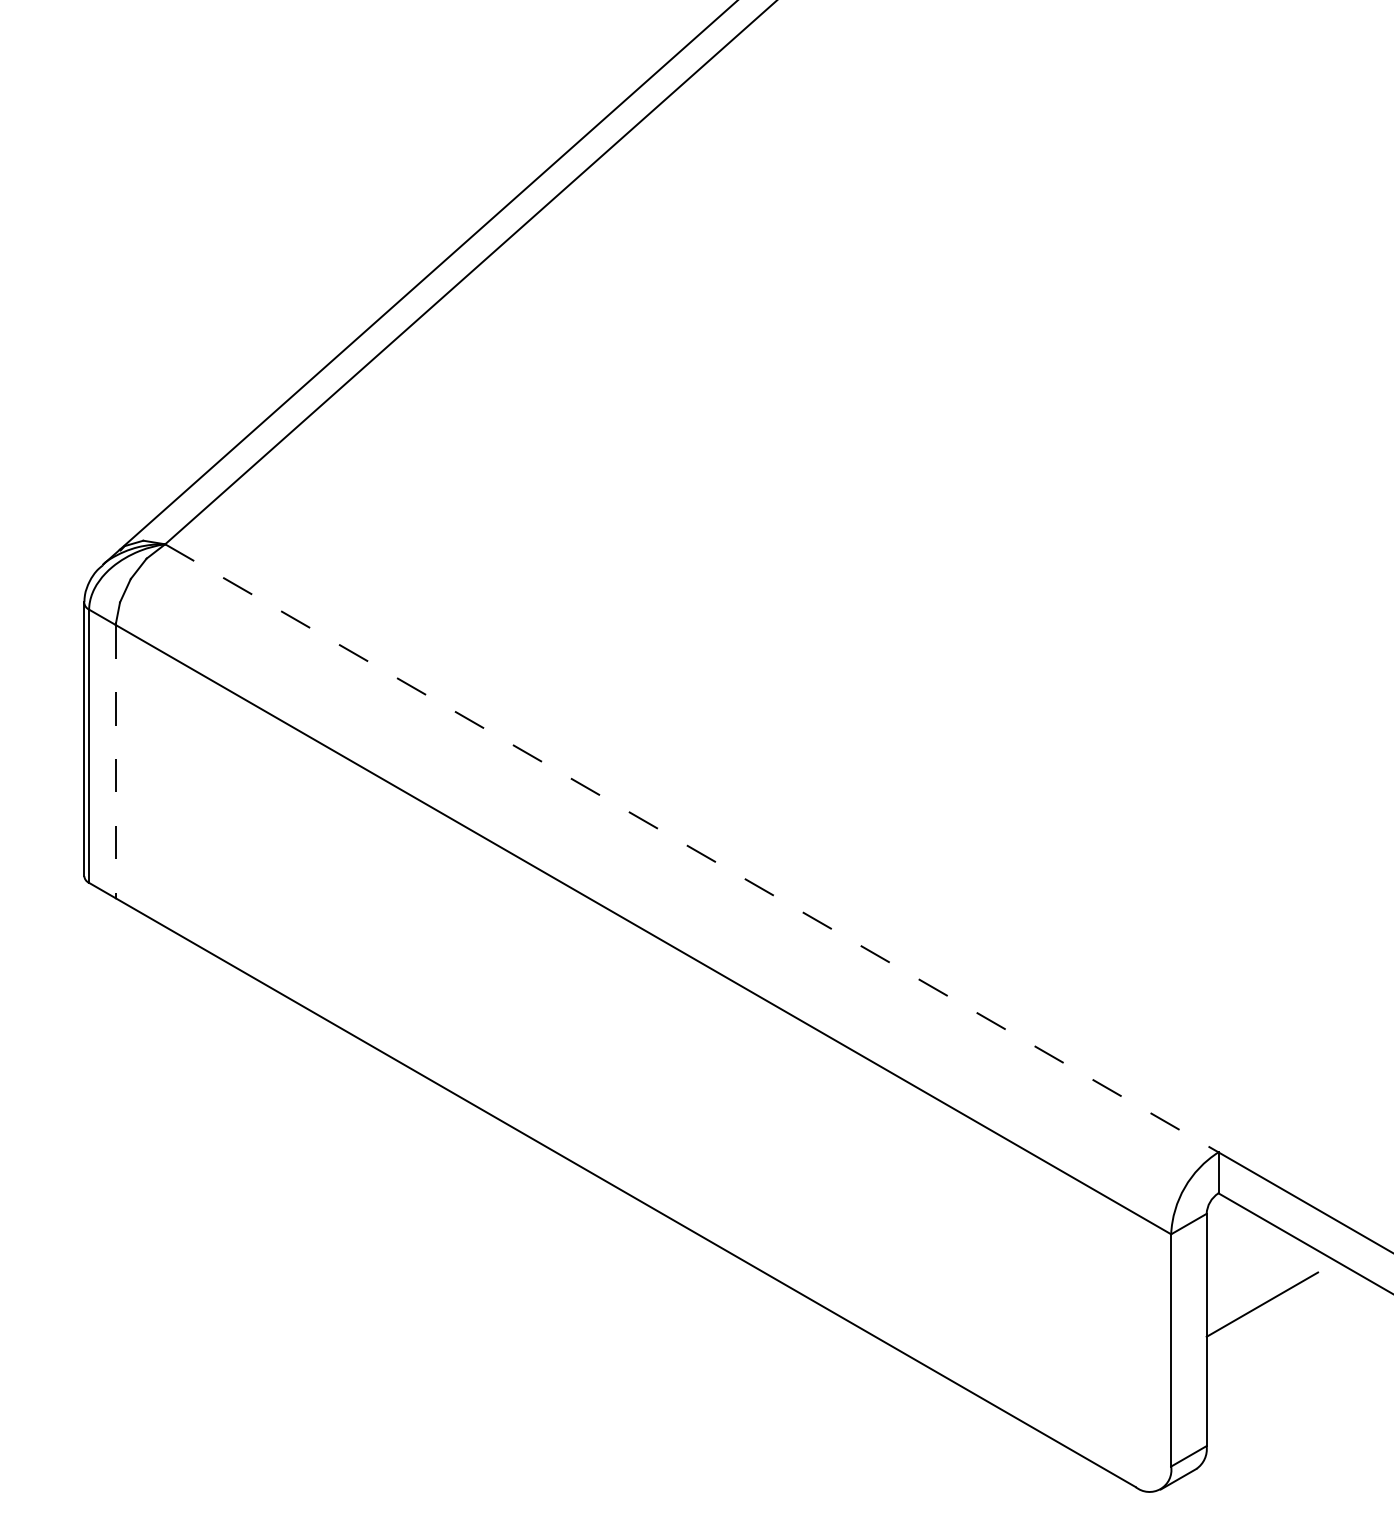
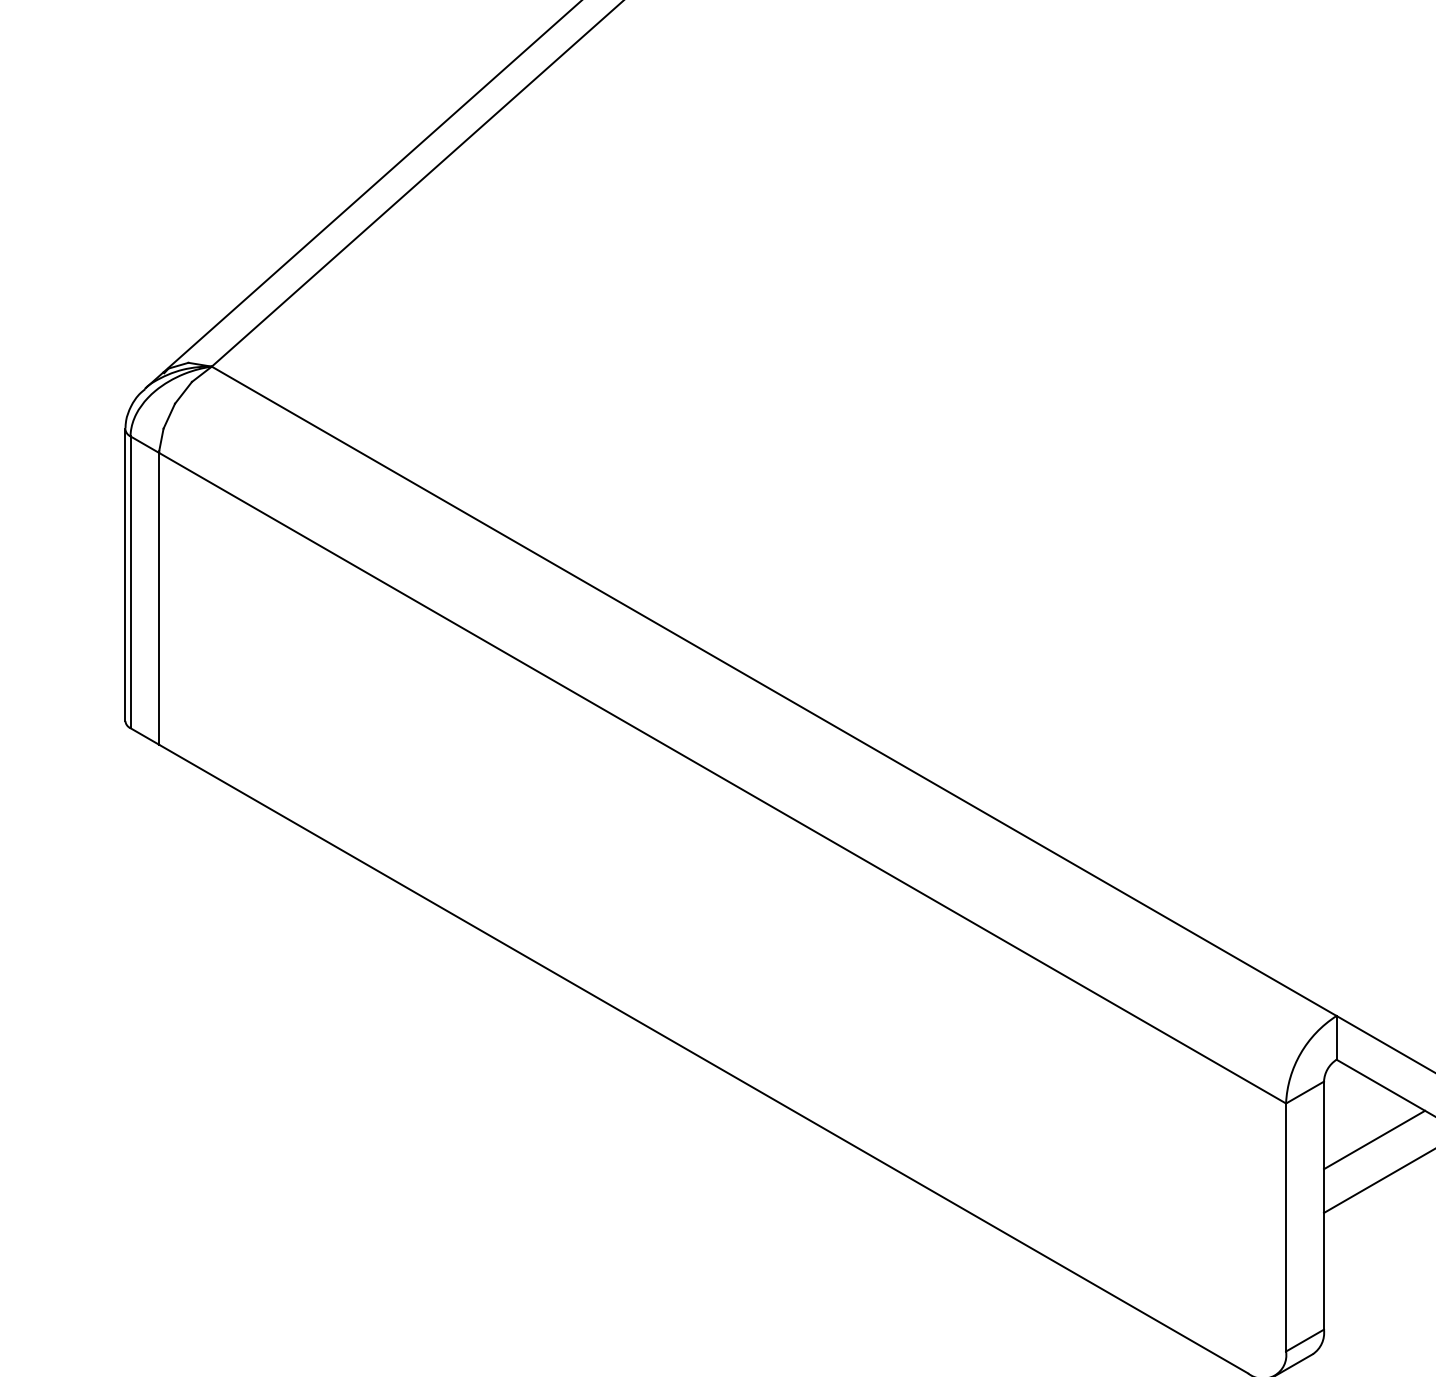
line: (115, 761) -> (158, 598), dashed -> solid
line: (692, 848) -> (774, 691), dashed -> solid
line: (1253, 1268) -> (1373, 1140), added

